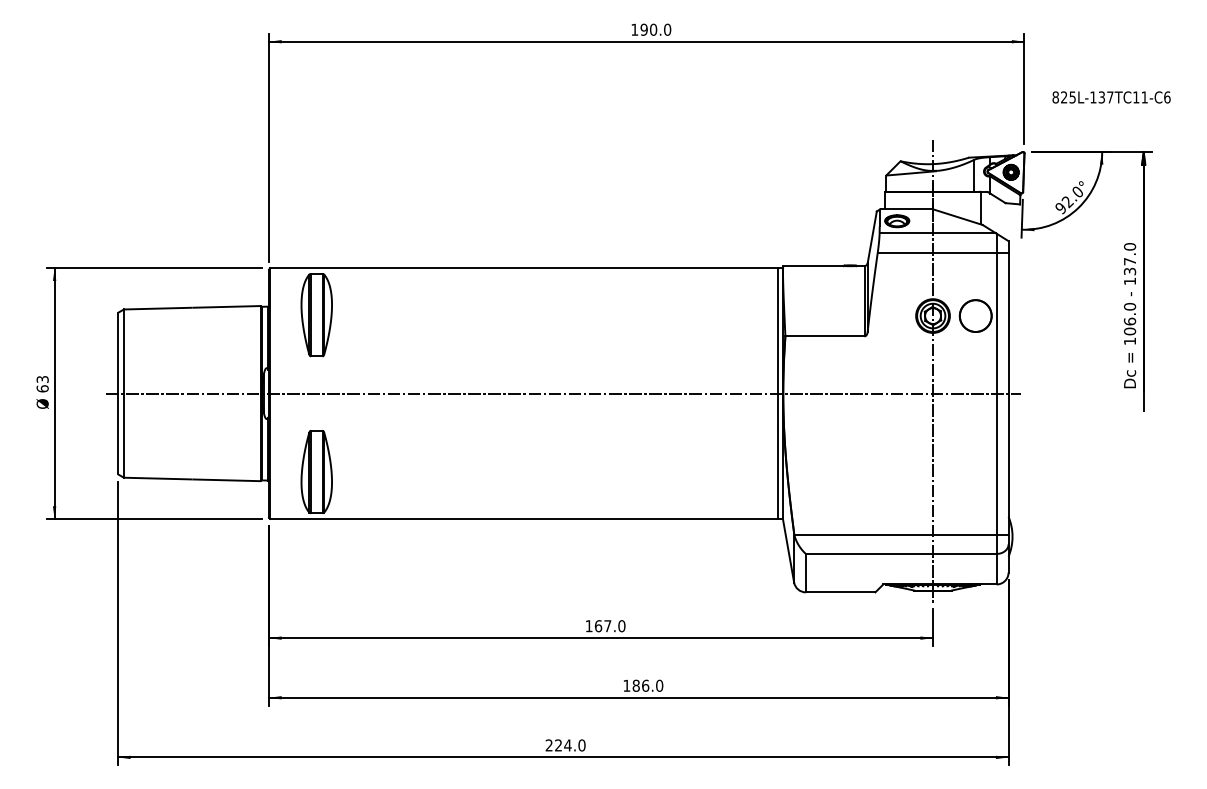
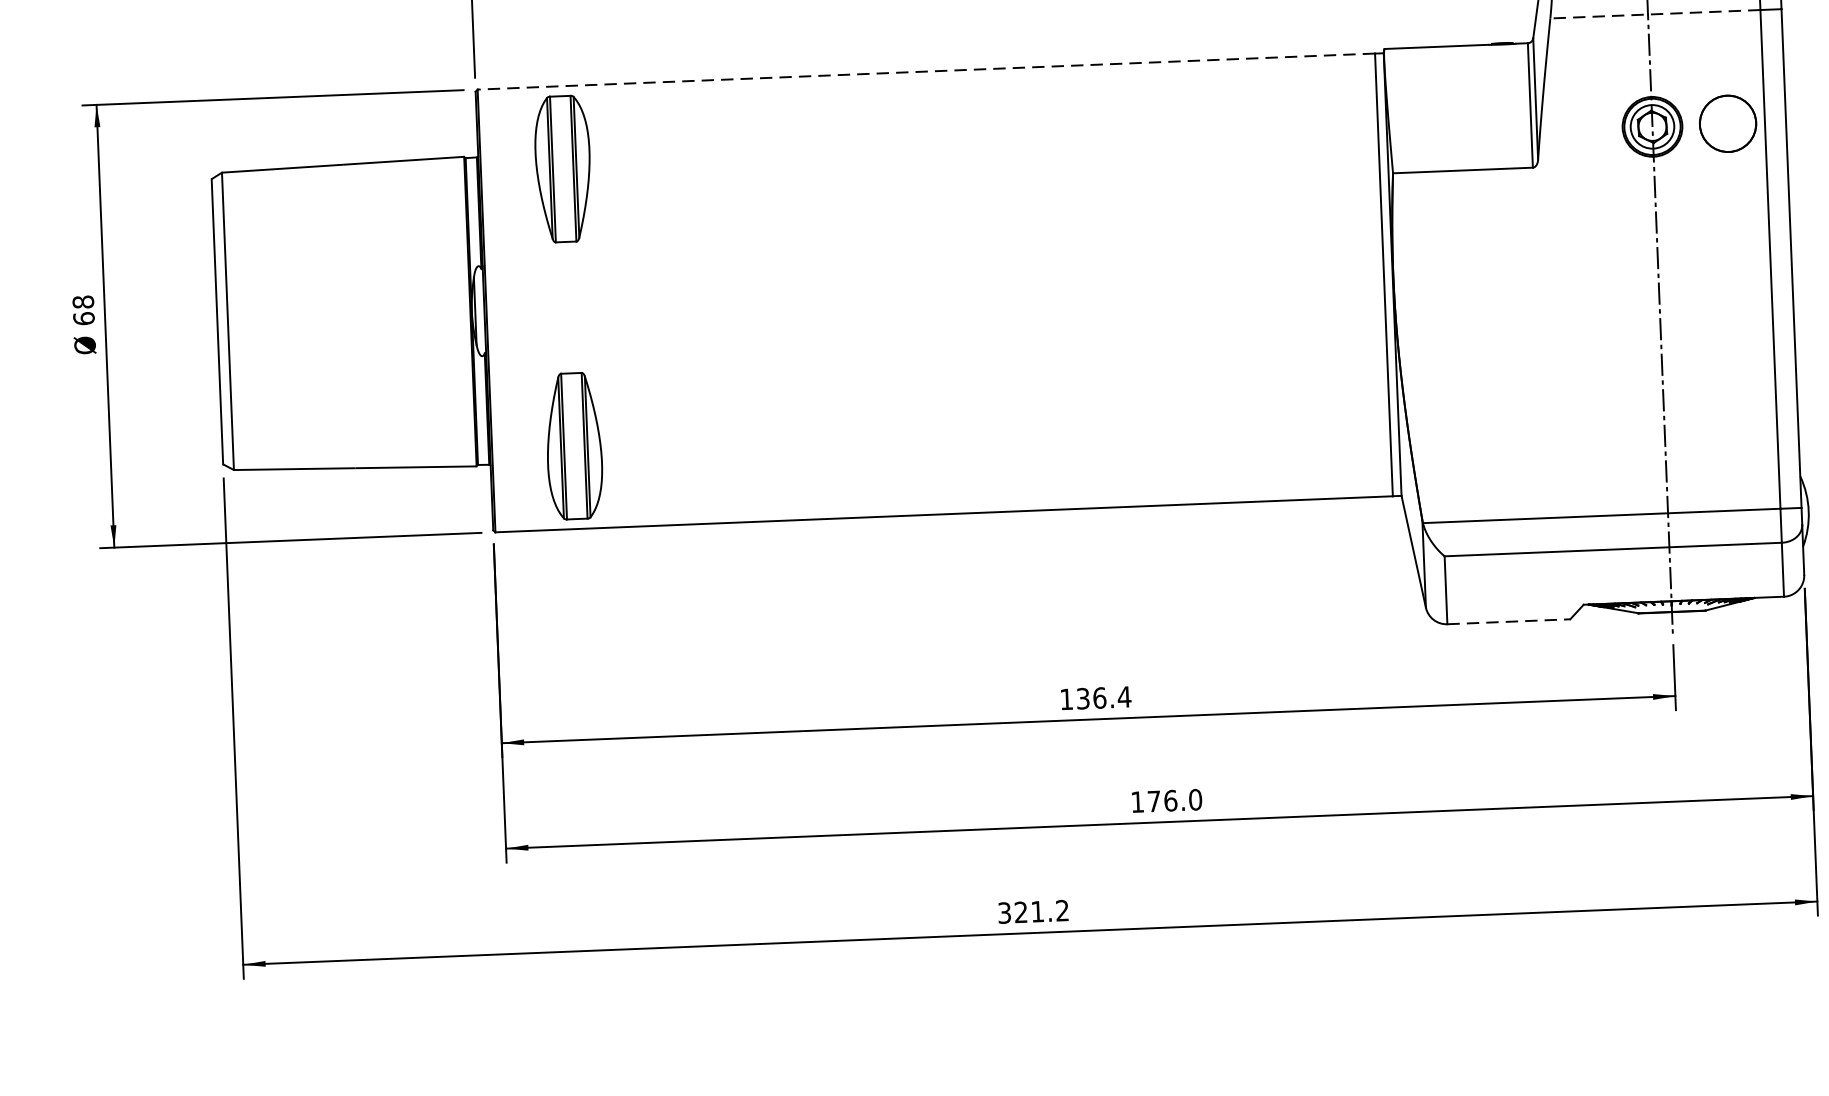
line: (936, 252) -> (1654, 14), solid -> dashed
line: (524, 268) -> (927, 71), solid -> dashed
text: (42, 379) -> (83, 302), 63 -> 68
line: (563, 393) -> (1004, 289), removed
line: (840, 592) -> (1508, 622), solid -> dashed
text: (609, 626) -> (1102, 698), 167.0 -> 136.4
text: (635, 685) -> (1152, 800), 186.0 -> 176.0
text: (565, 745) -> (1033, 911), 224.0 -> 321.2

